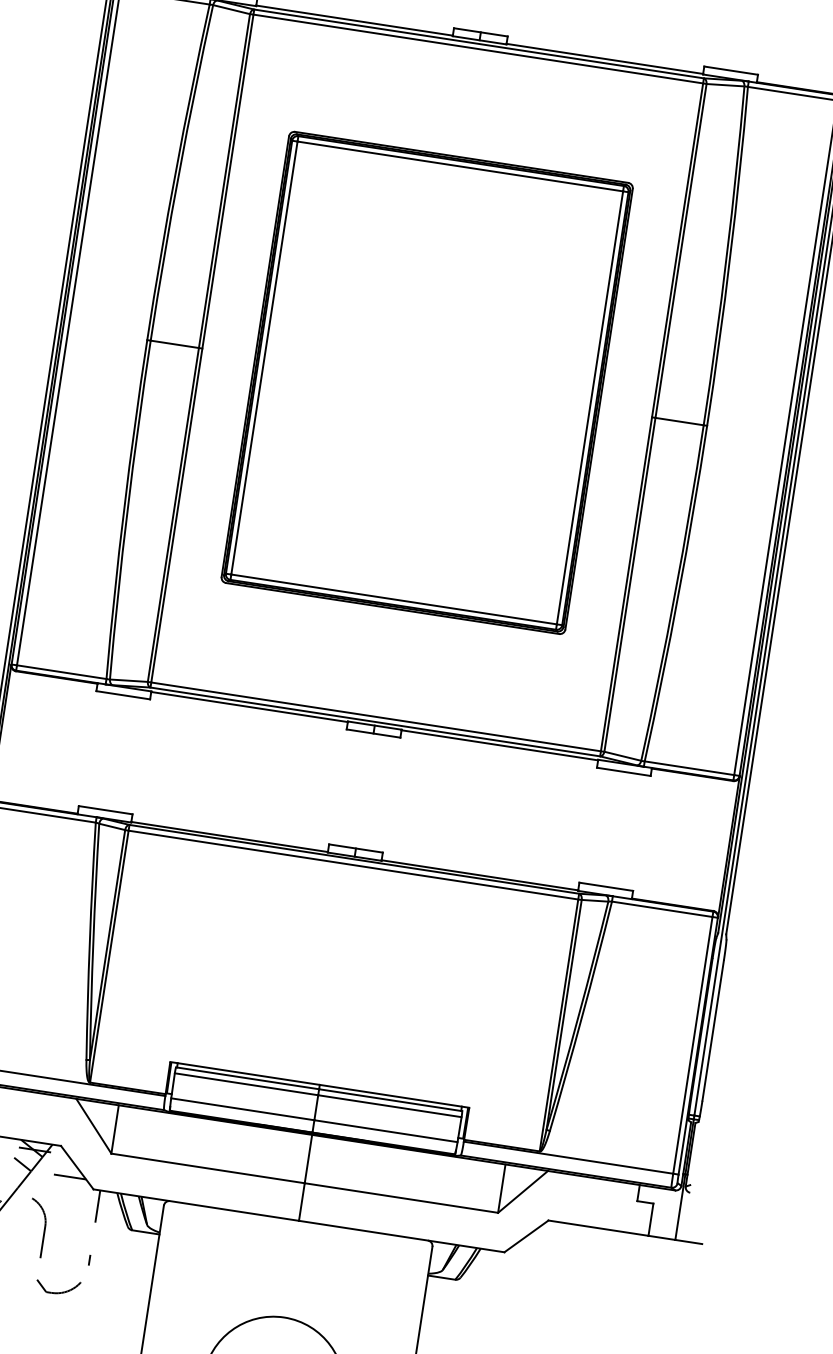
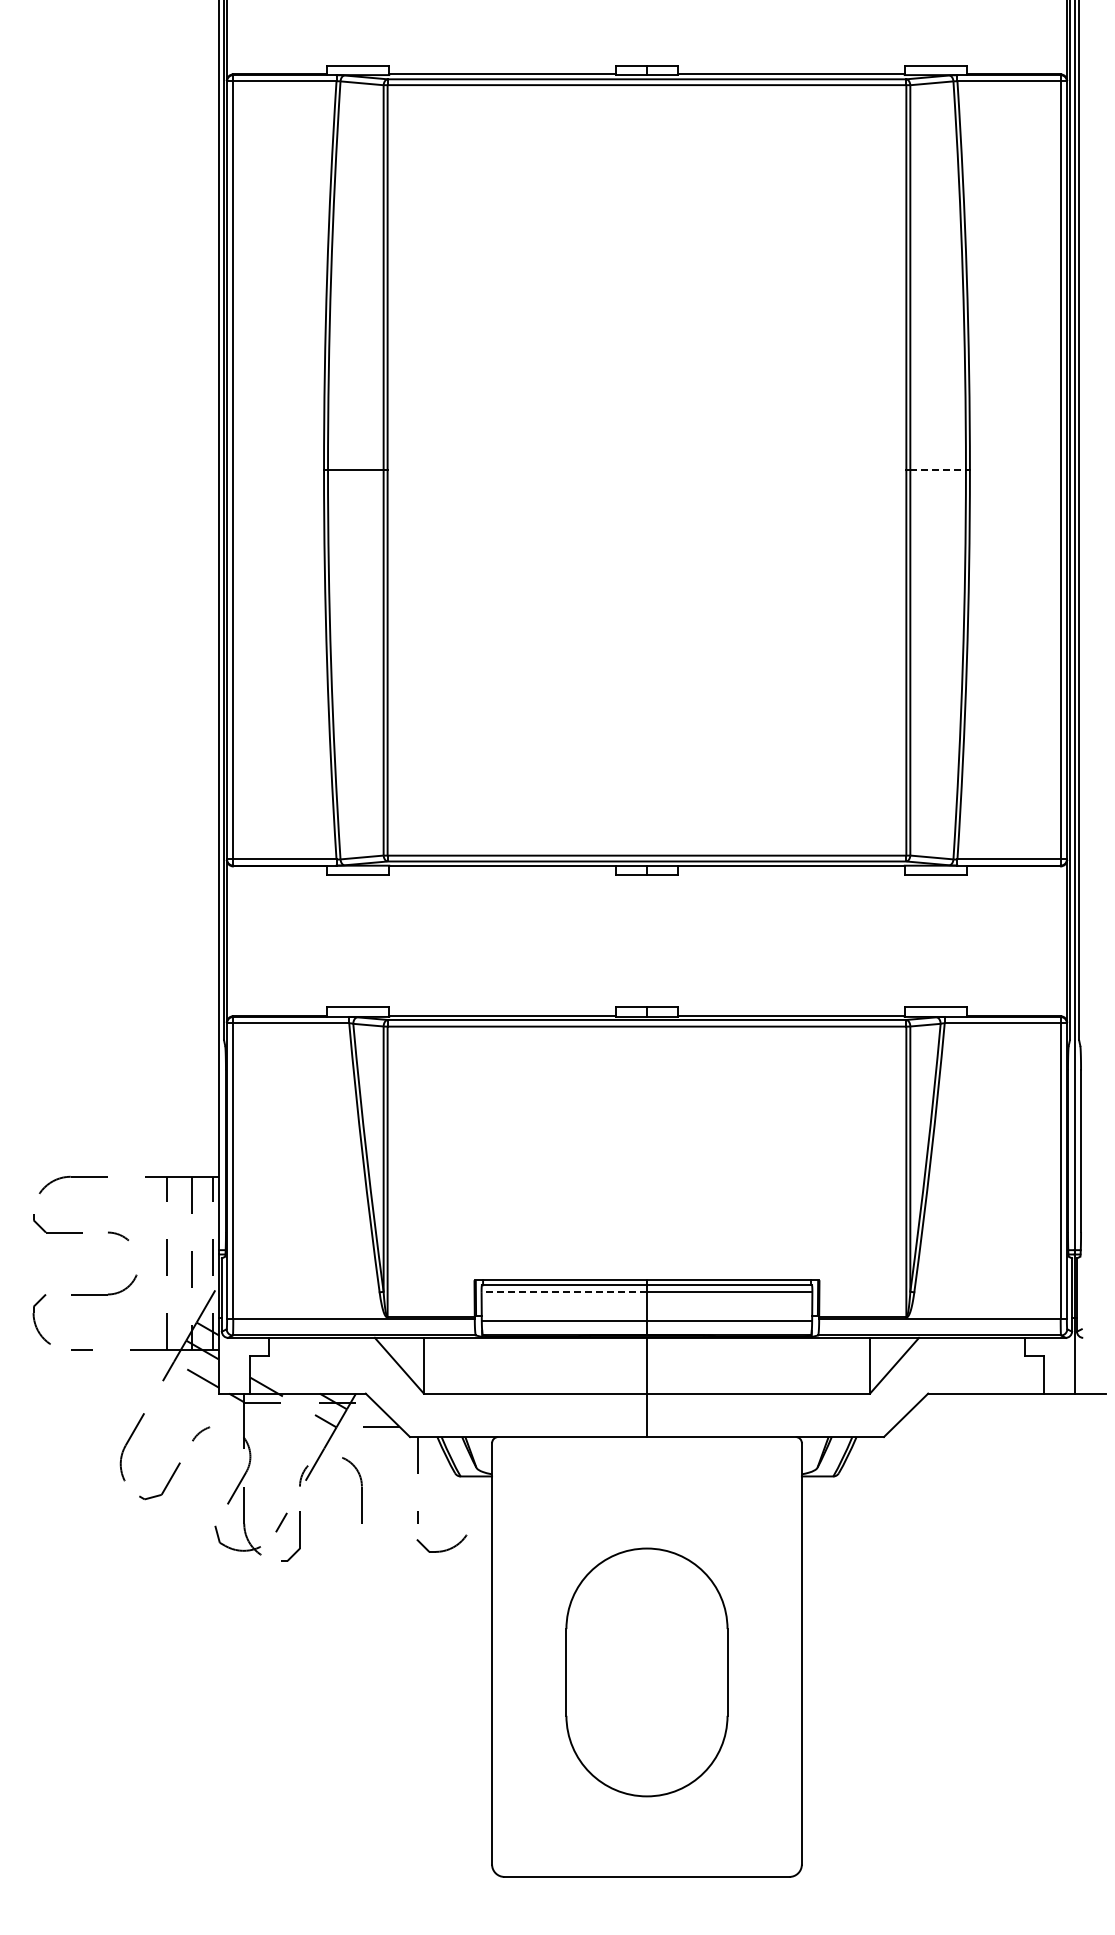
part: (426, 382) -> (646, 470), removed
line: (679, 421) -> (938, 470), solid -> dashed
line: (246, 1084) -> (564, 1292), solid -> dashed
part: (59, 1291) -> (444, 1549), moved

